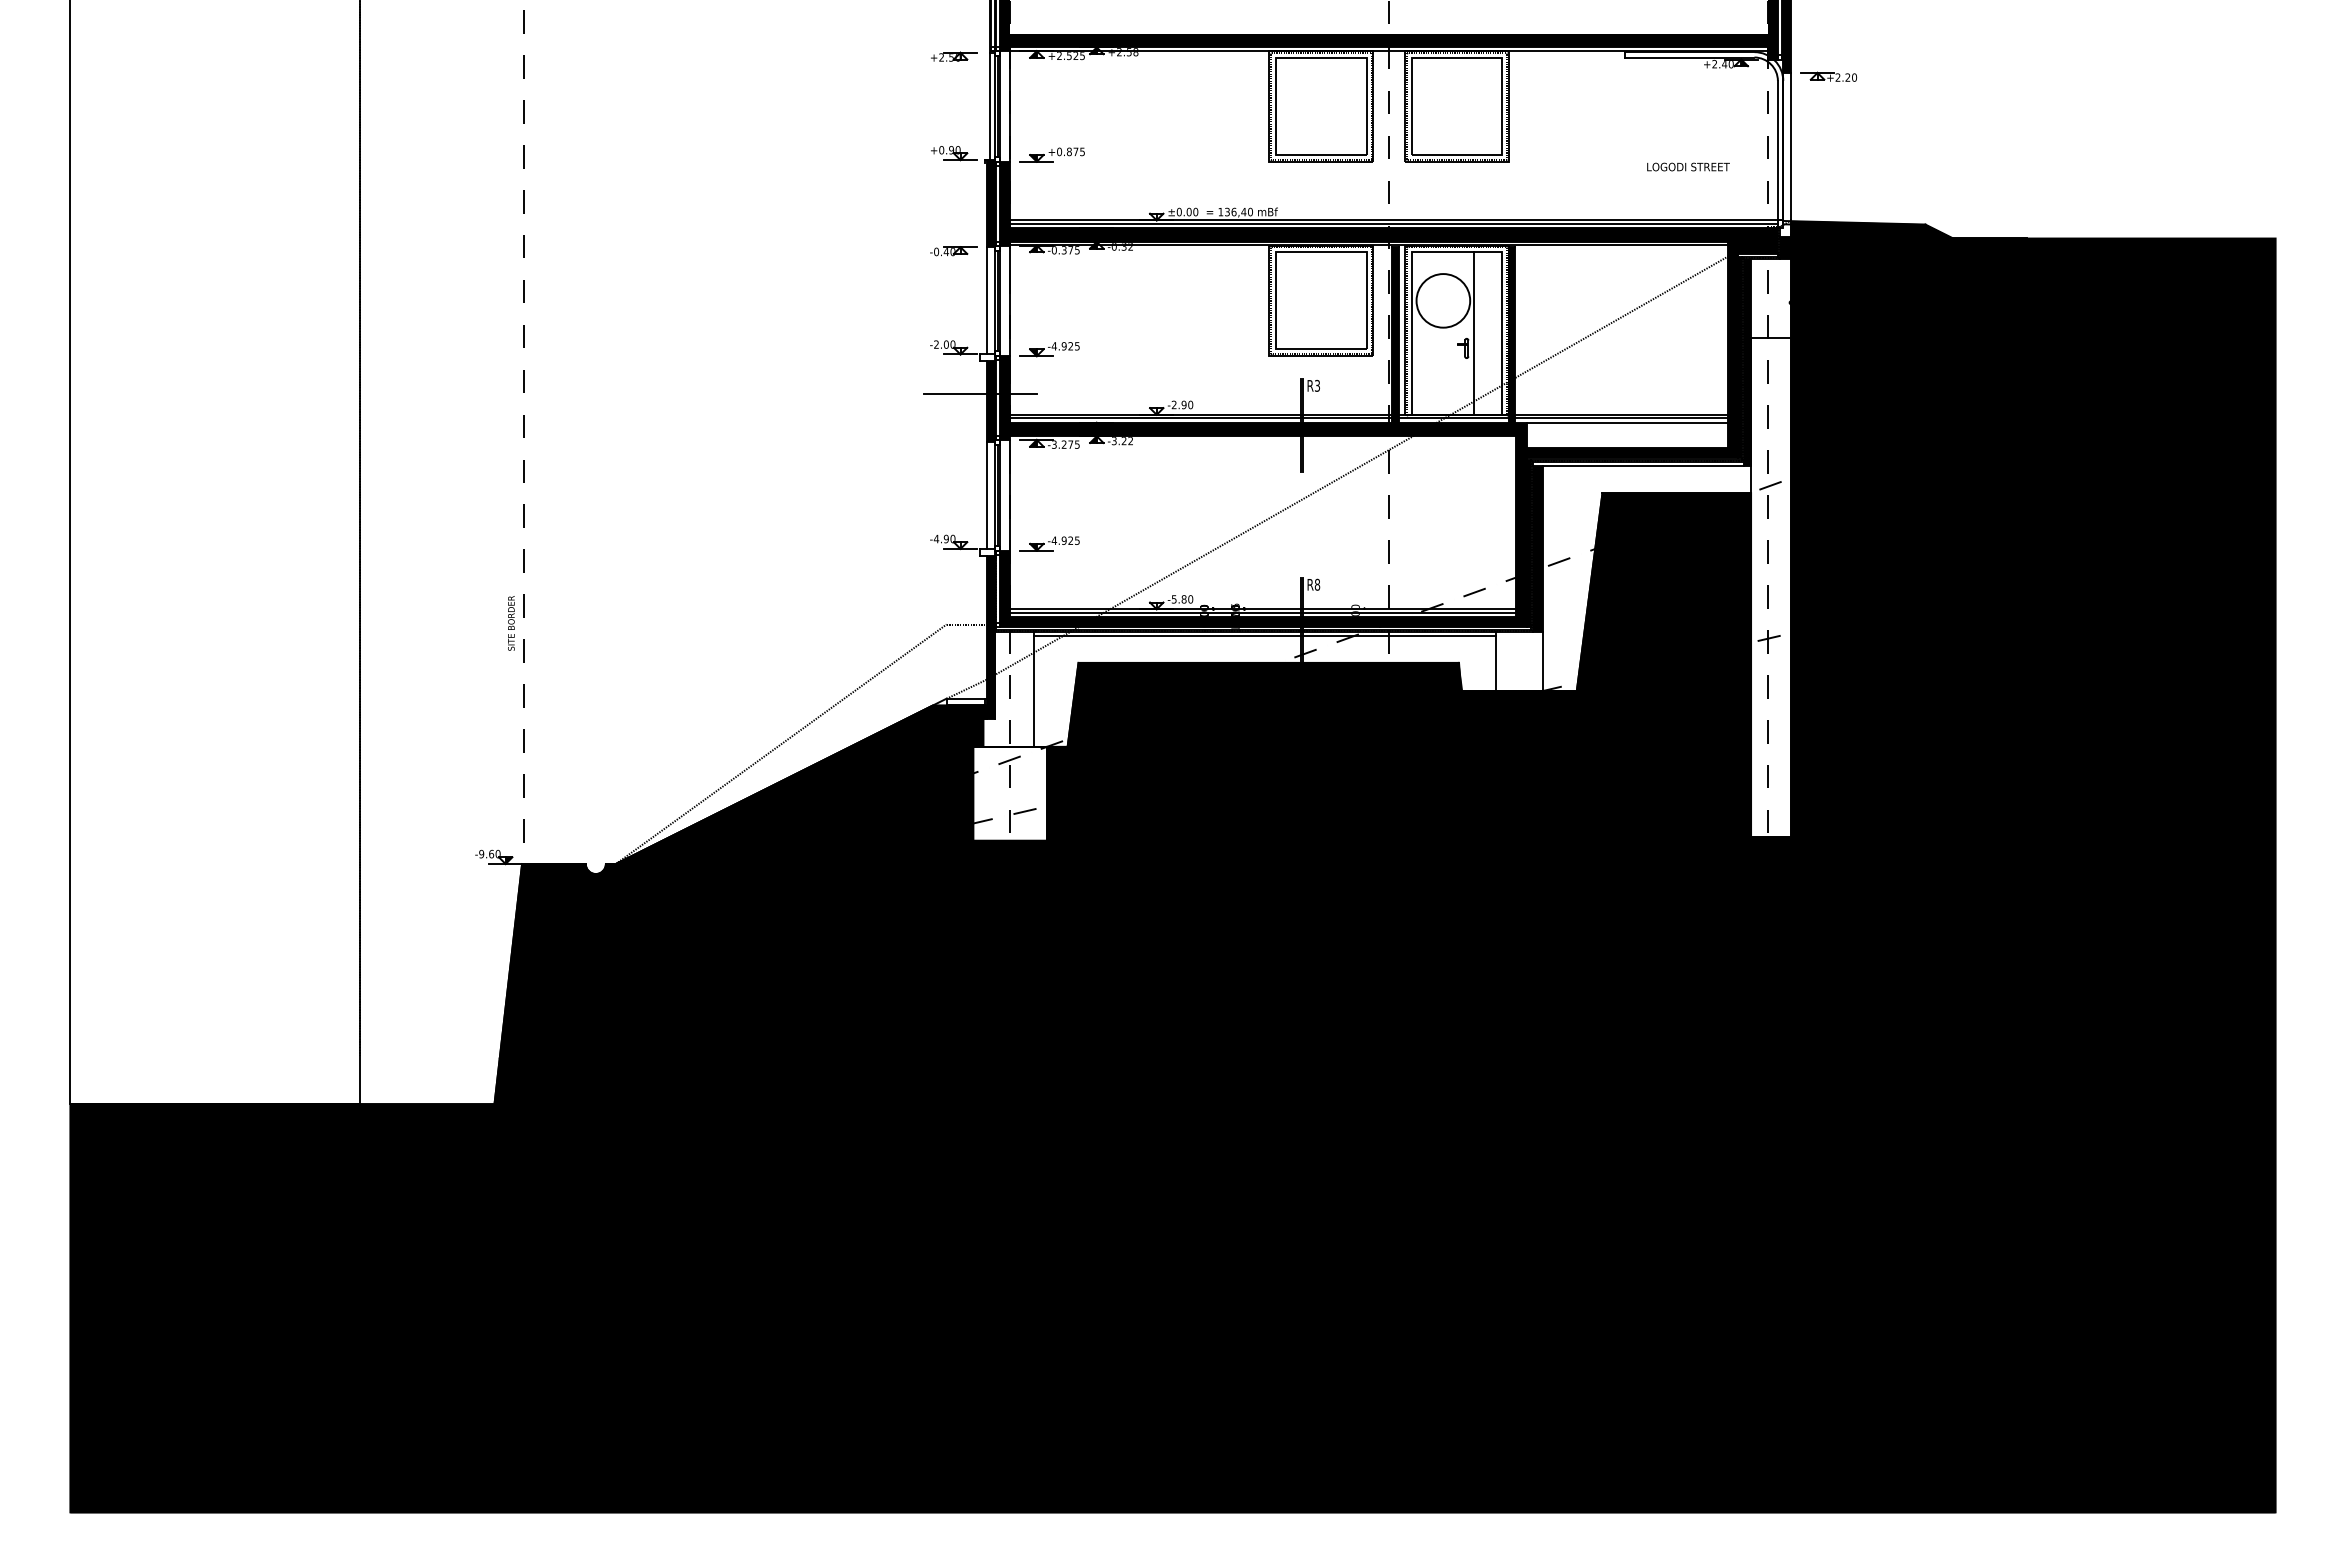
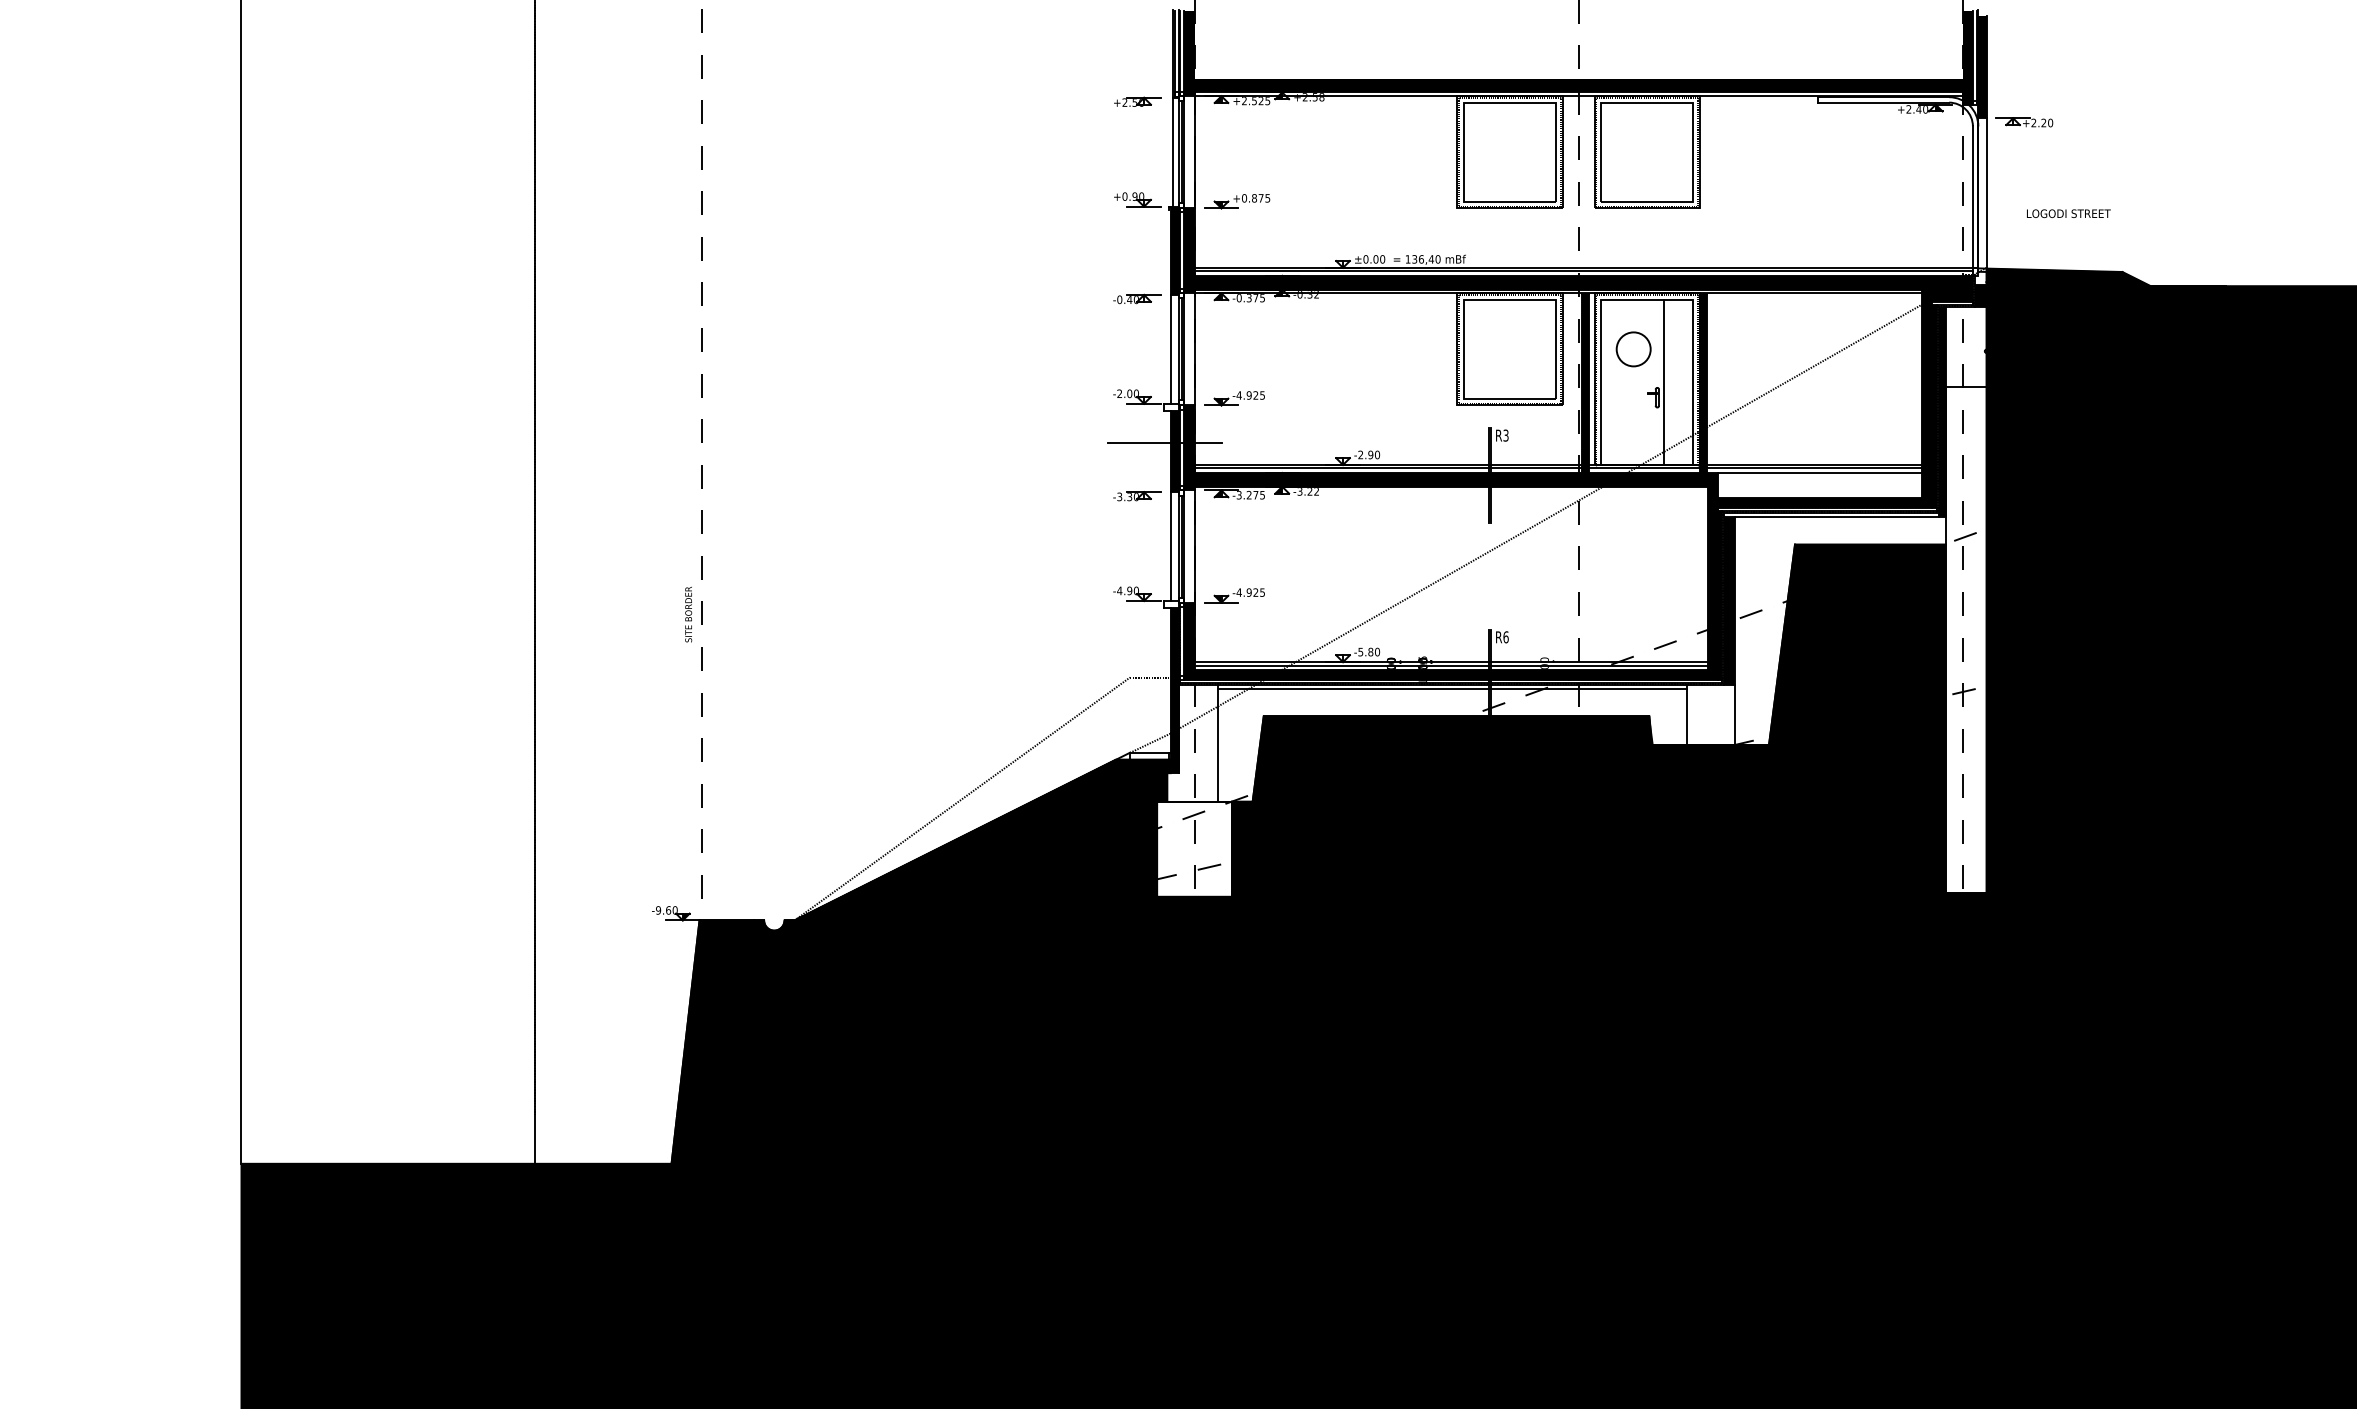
text: (1688, 166) -> (2068, 213), moved
circle: (1443, 300) -> (1633, 349), size x0.62
part: (953, 445) -> (1136, 496), added
text: (1317, 584) -> (1506, 637), R8 -> R6
text: (511, 623) -> (688, 614), moved

